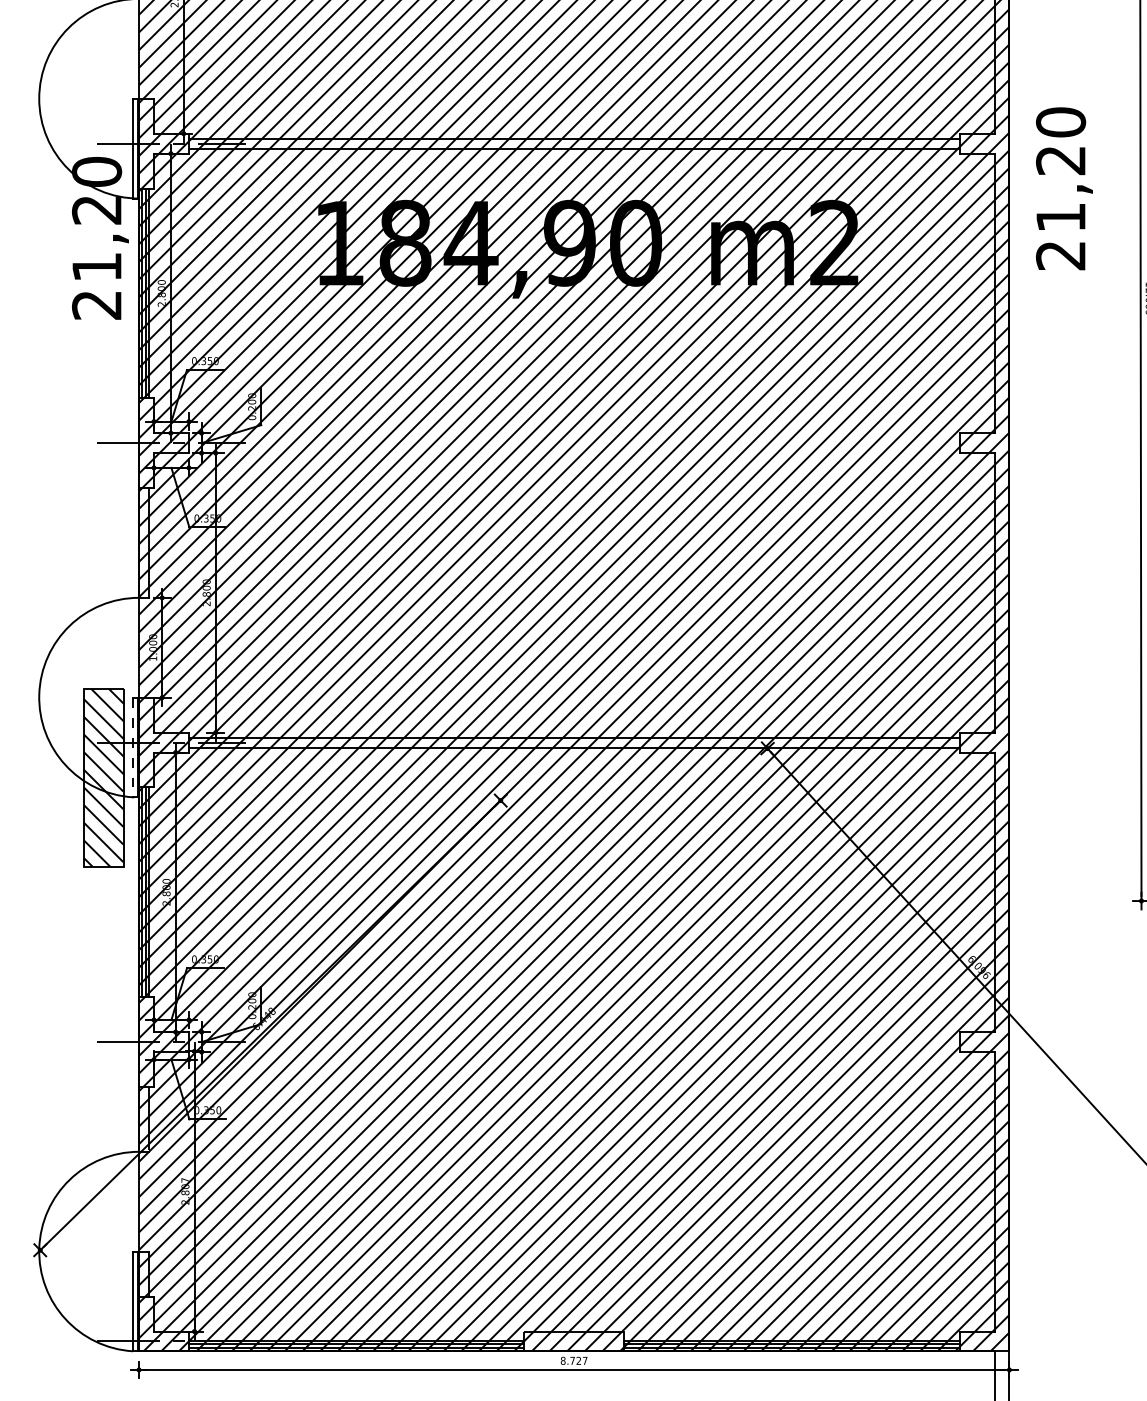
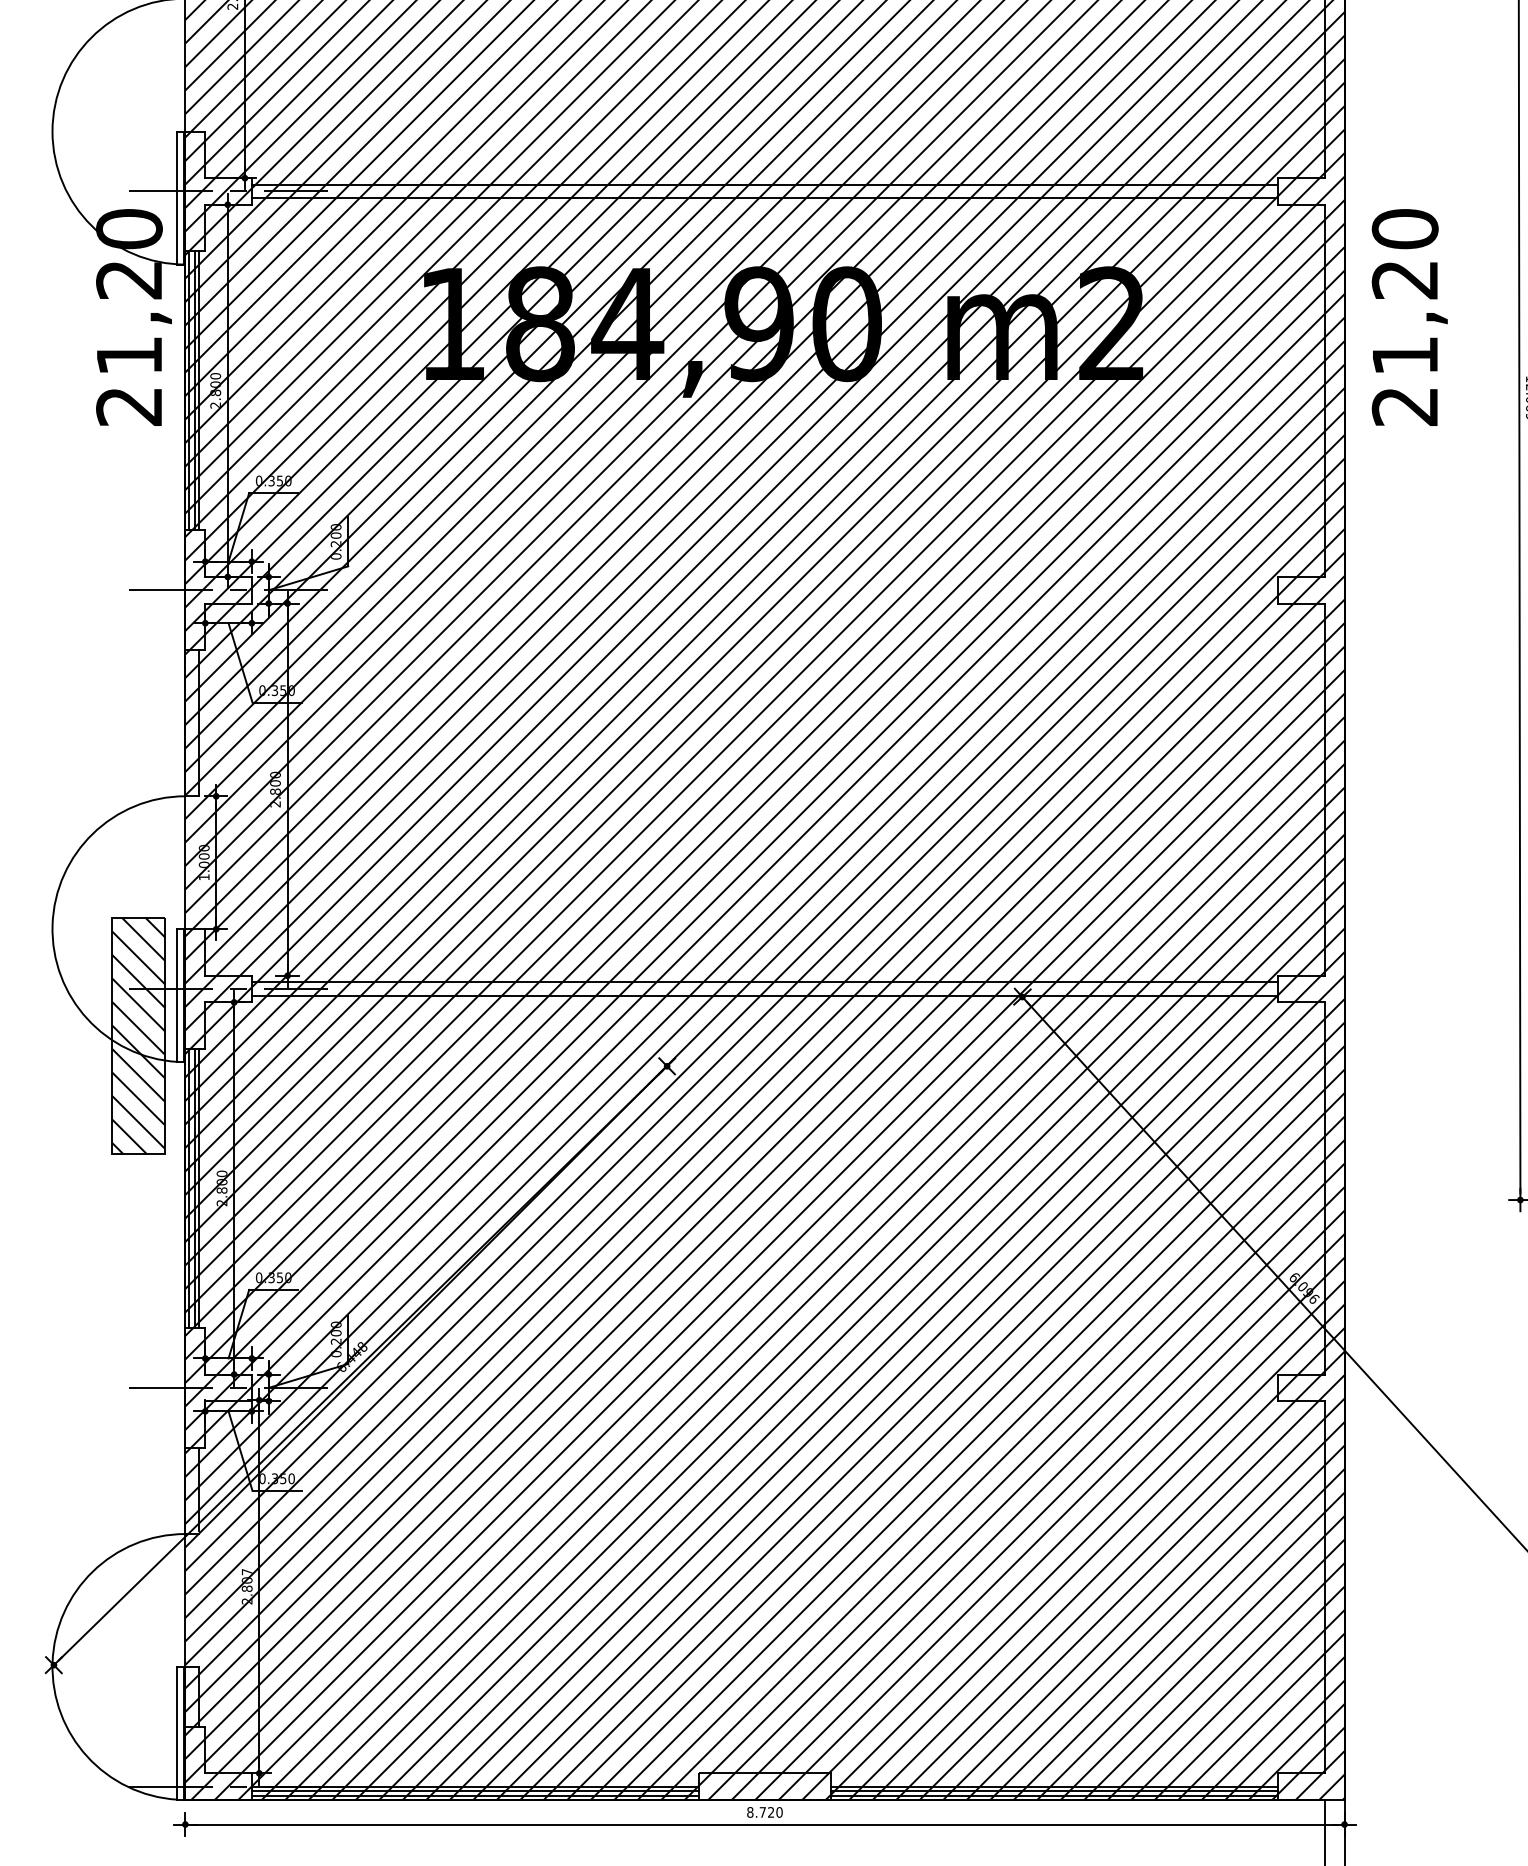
text: (1064, 188) -> (1409, 317), moved
line: (133, 748) -> (177, 996), dashed -> solid
text: (585, 1360) -> (779, 1812), 8.727 -> 8.720

